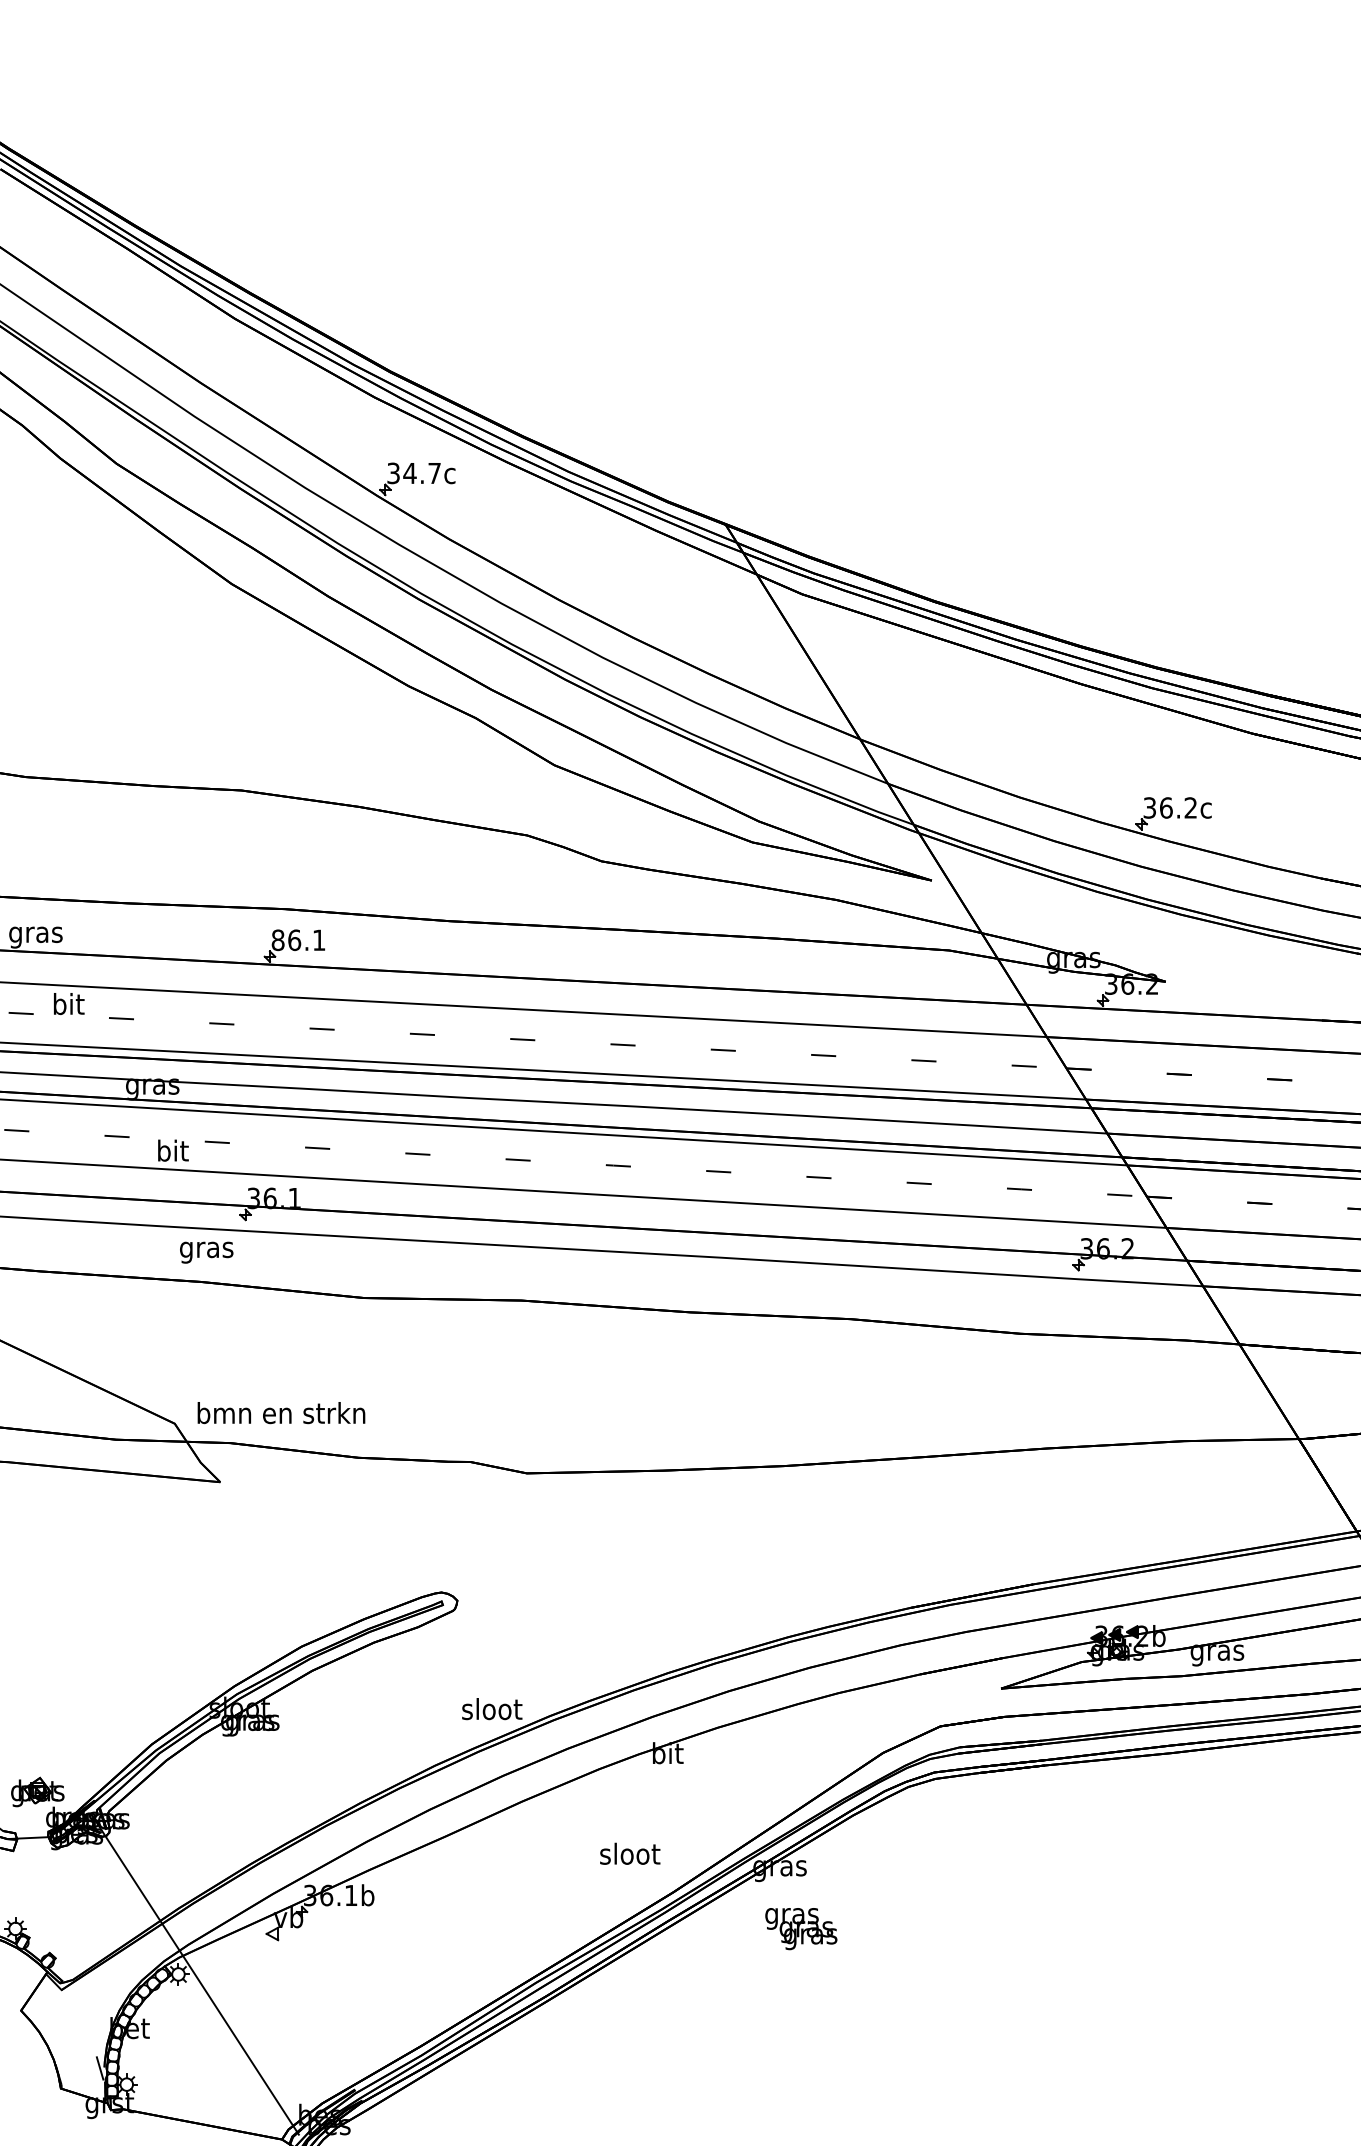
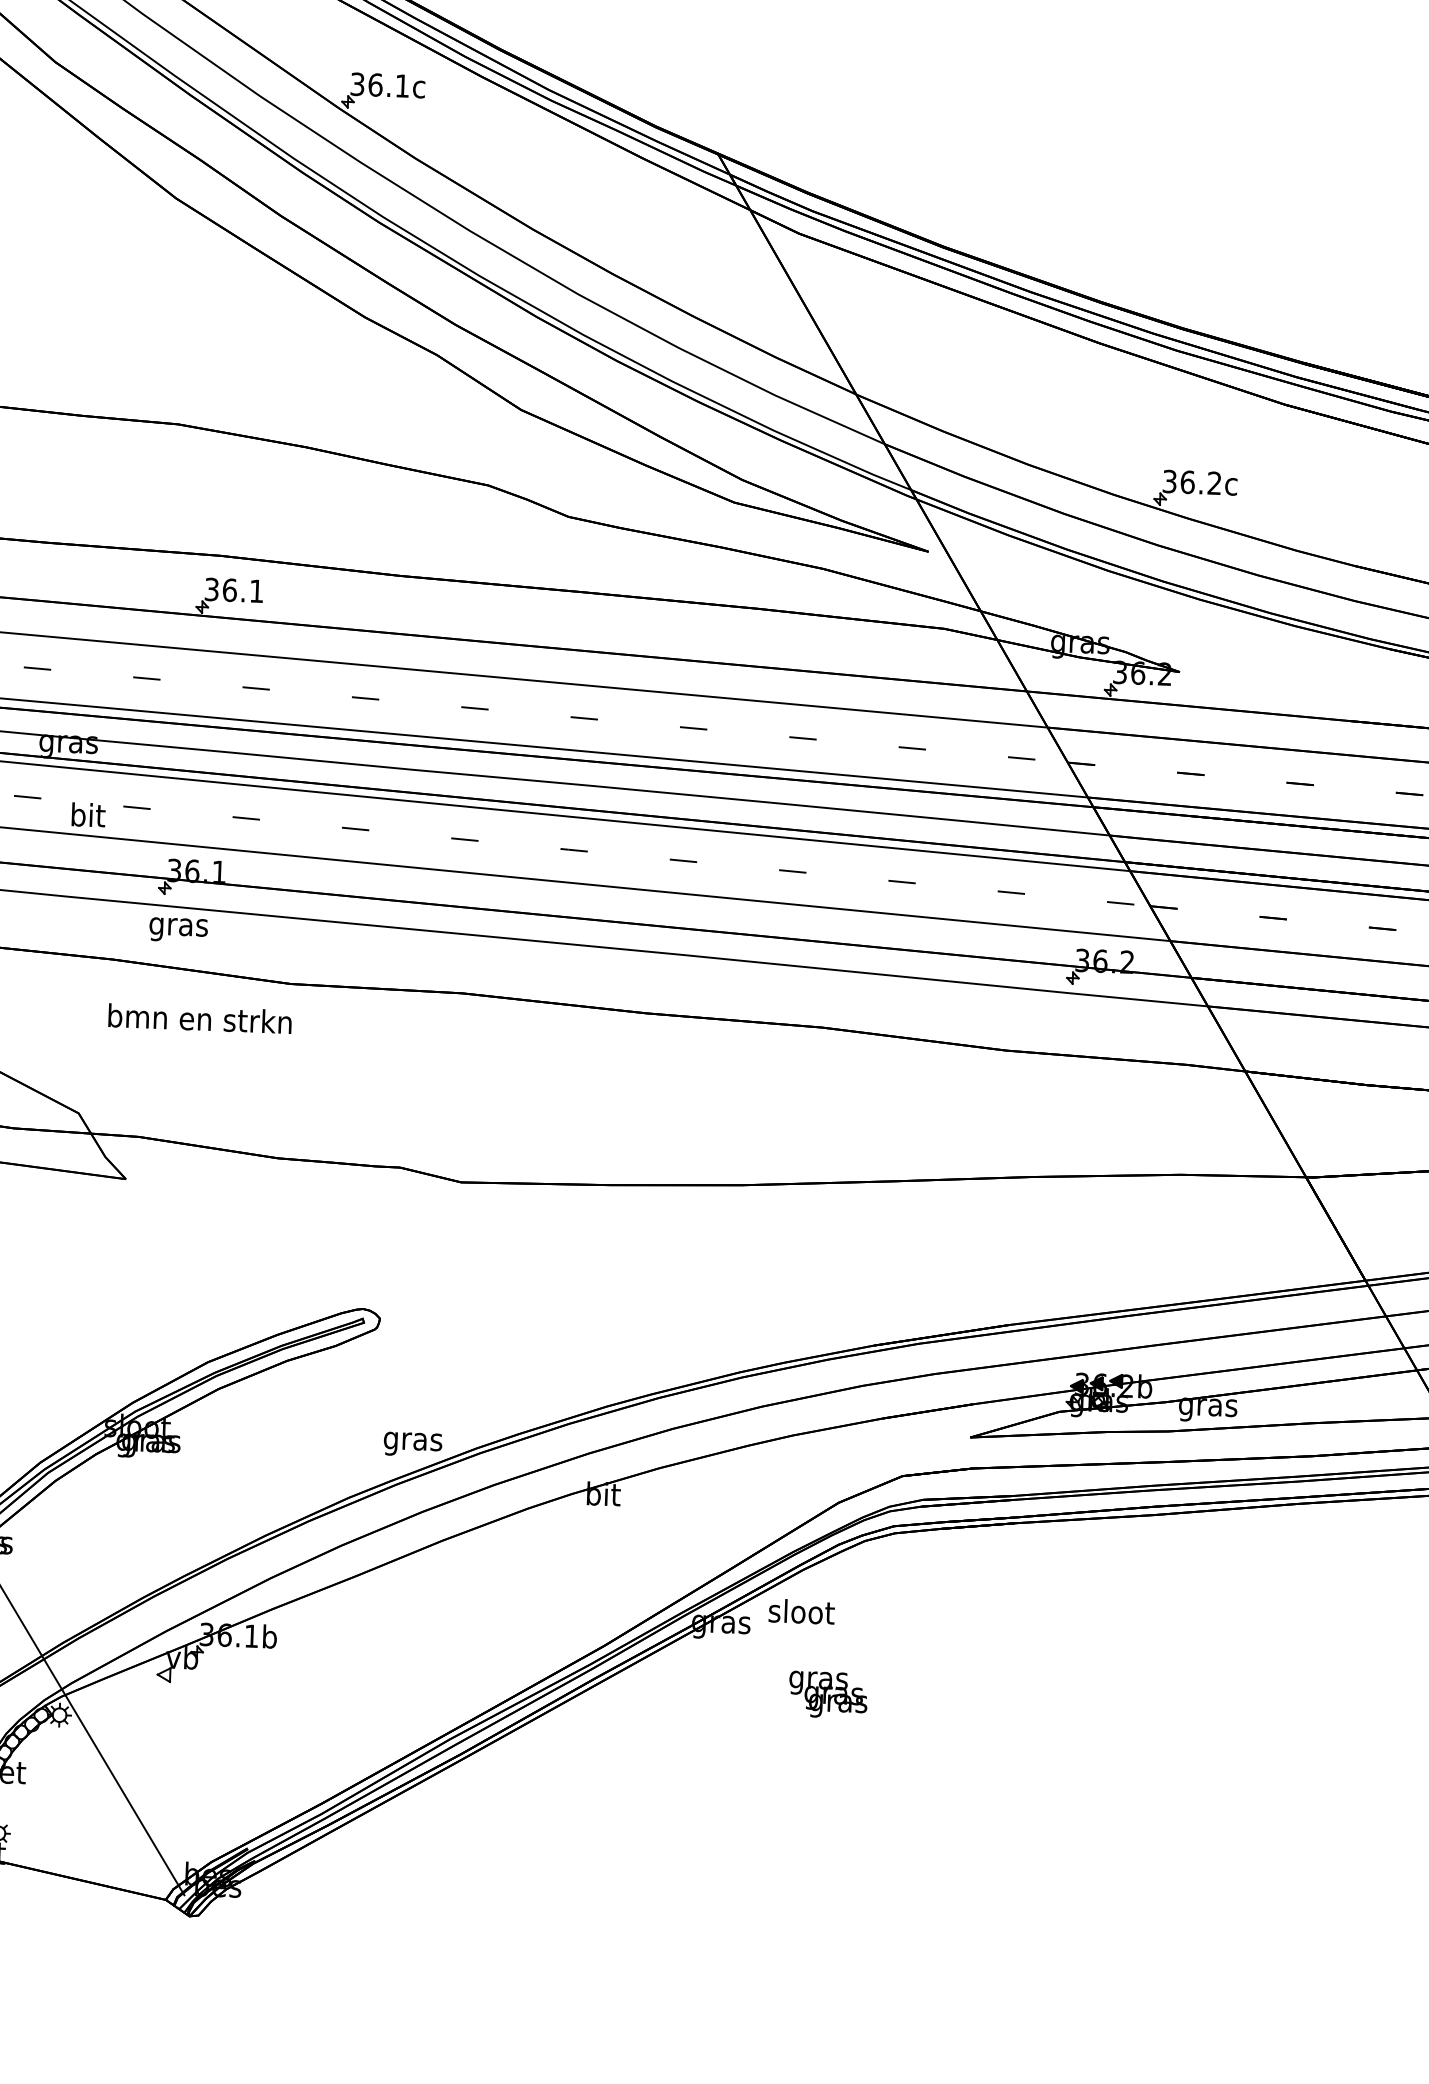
text: (421, 473) -> (388, 85), 34.7c -> 36.1c
text: (277, 940) -> (211, 589), 86.1 -> 36.1
text: (206, 1252) -> (178, 929), moved
text: (281, 1413) -> (200, 1019), moved
text: (492, 1711) -> (413, 1441), sloot -> gras
text: (630, 1853) -> (802, 1611), moved
text: (801, 1929) -> (828, 1695), moved

